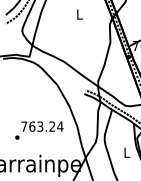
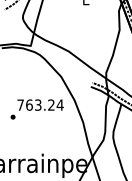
text: (39, 130) -> (37, 109), moved

